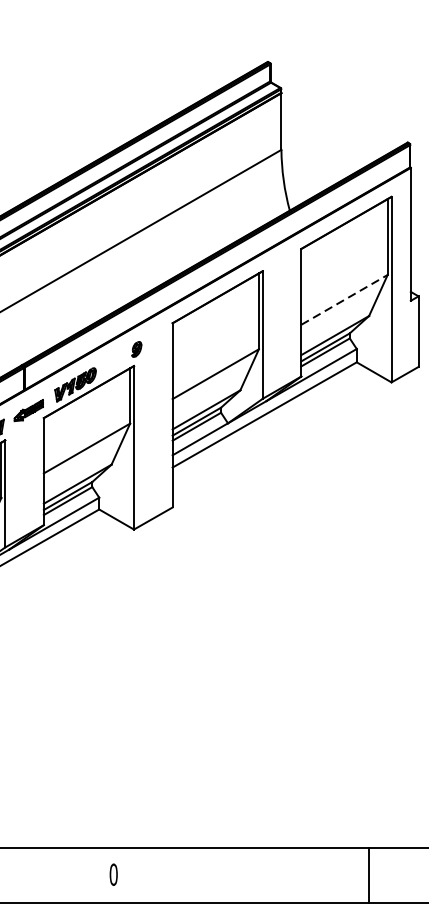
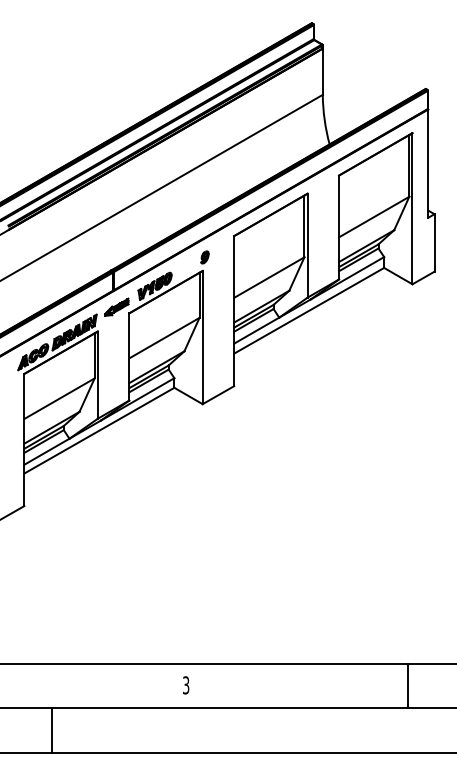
line: (344, 300) -> (374, 217), dashed -> solid
text: (112, 874) -> (185, 685), 0 -> 3
line: (369, 874) -> (408, 685), moved

